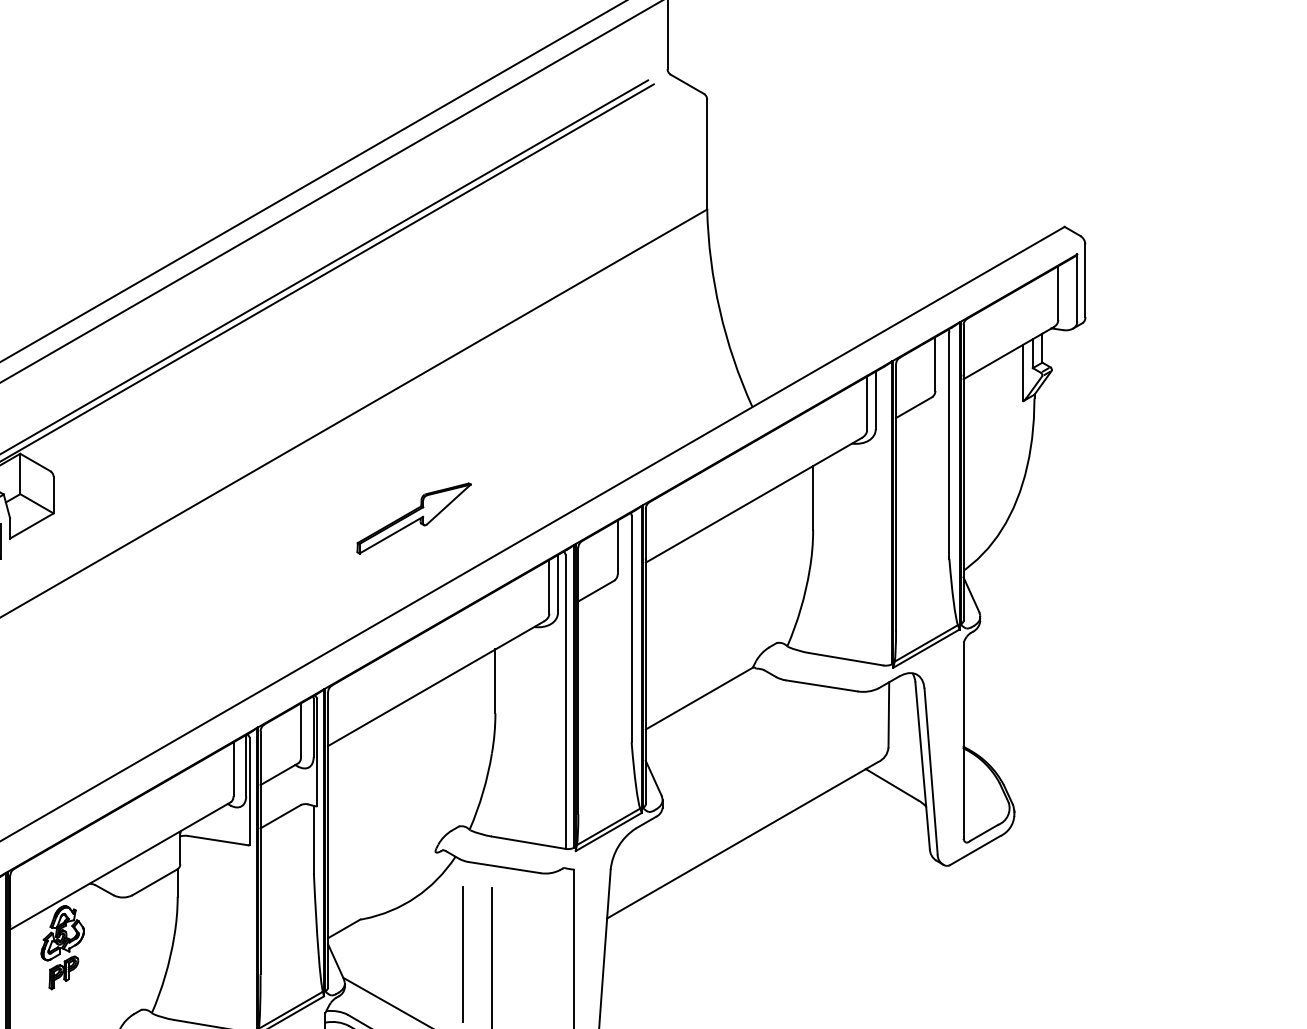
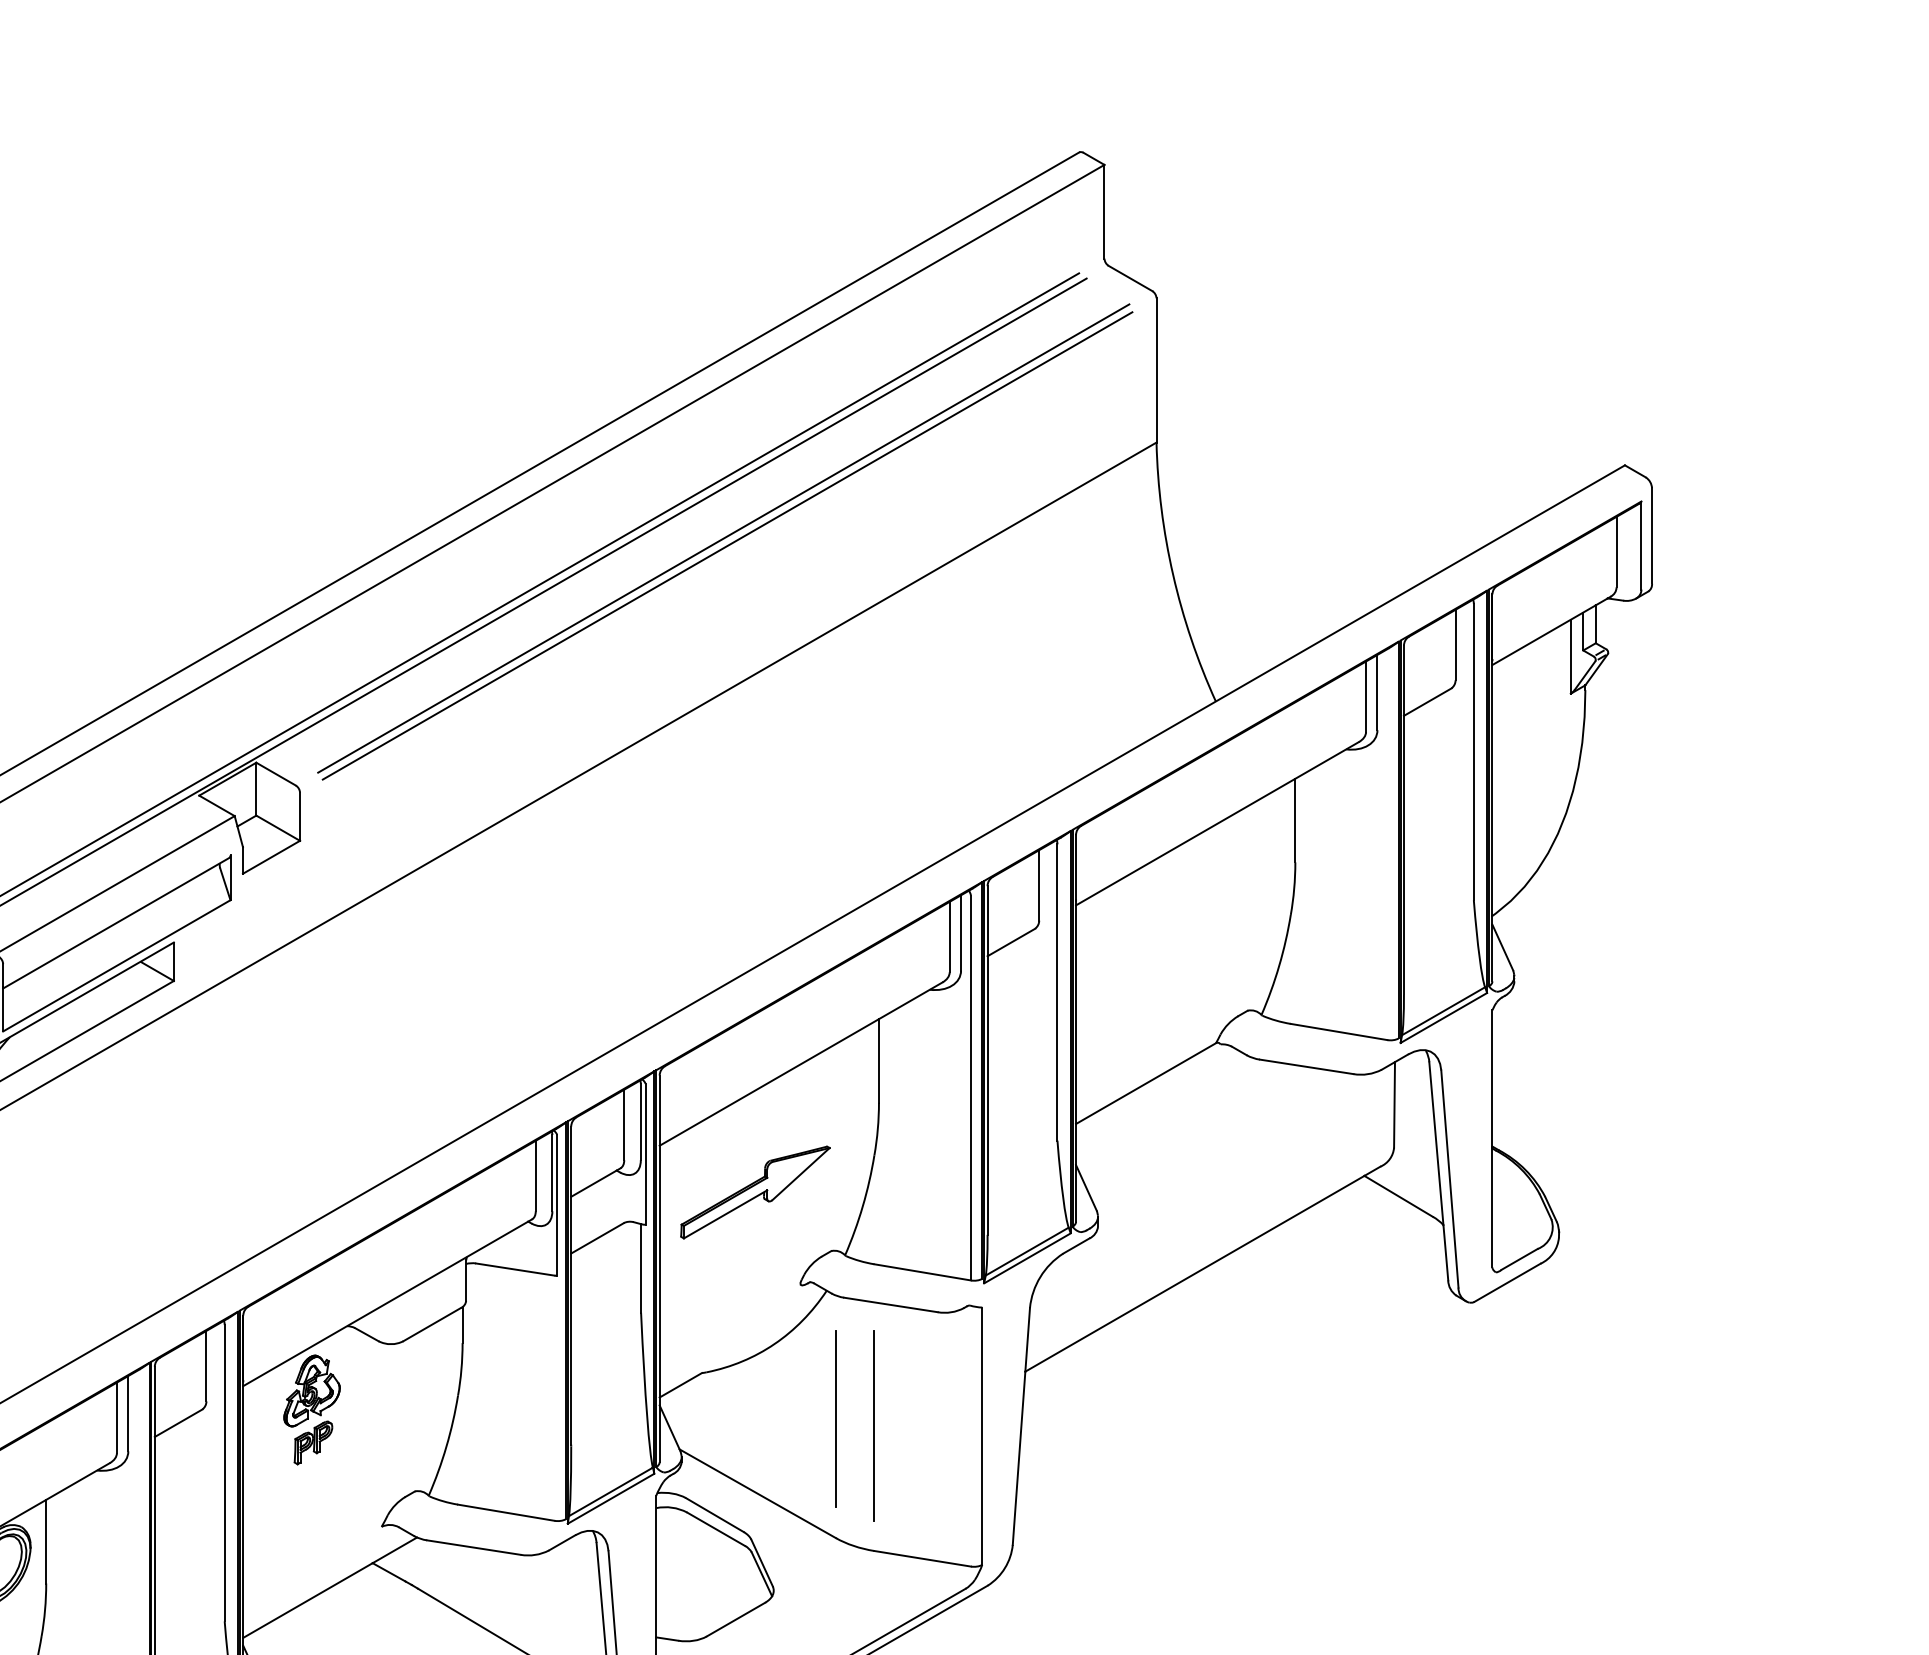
line: (376, 282) -> (723, 538), added
line: (379, 288) -> (727, 545), added
part: (414, 518) -> (755, 1192), moved

